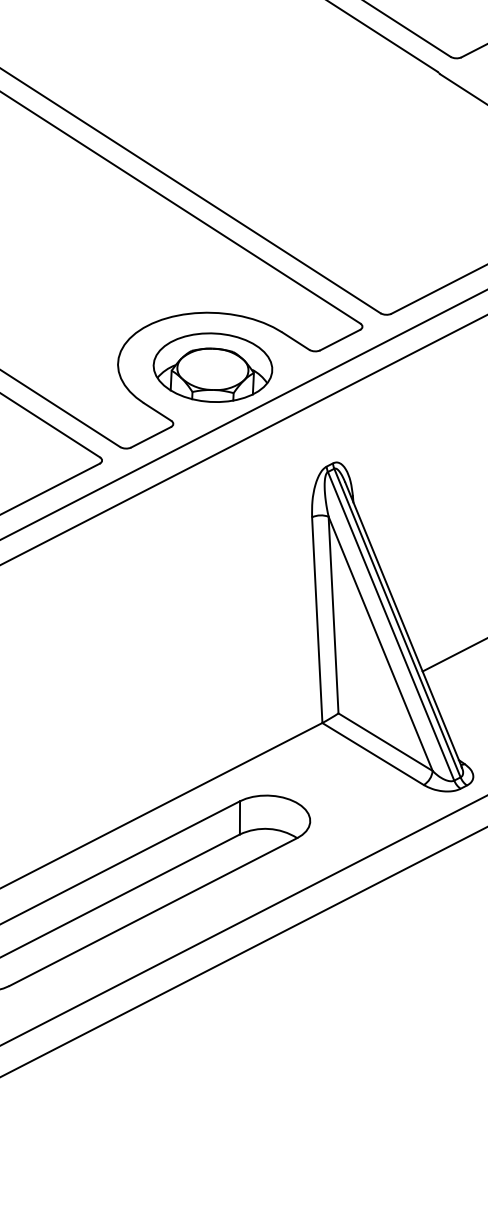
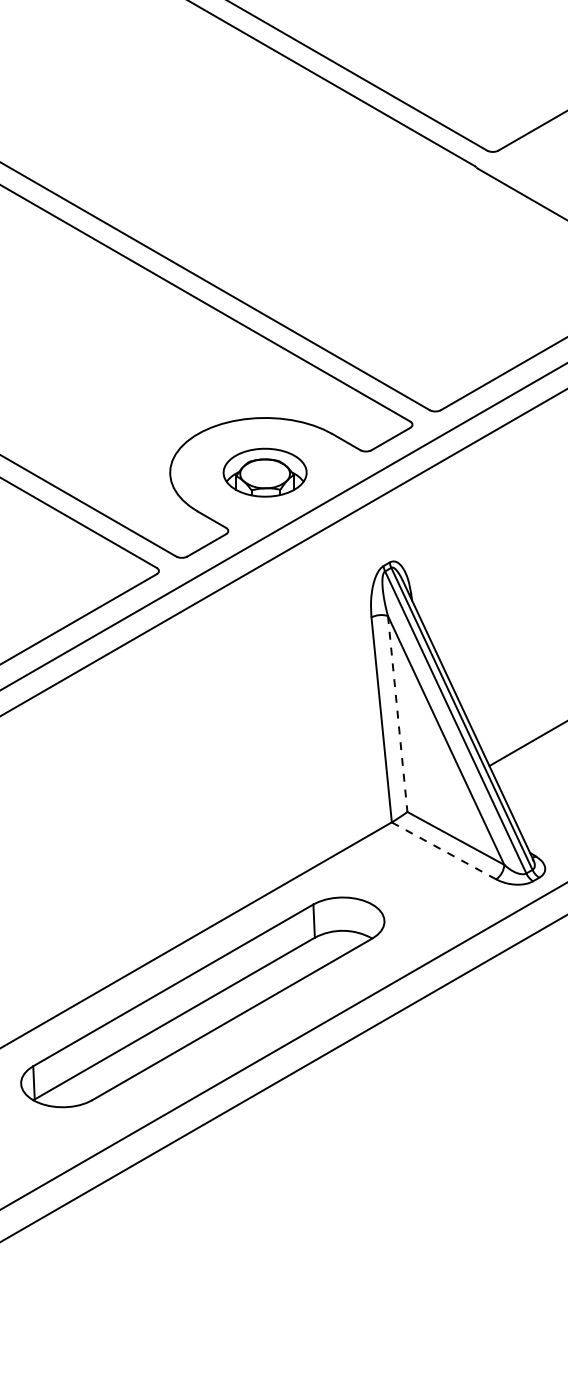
part: (212, 367) -> (264, 472), size x0.7
line: (333, 615) -> (397, 714), solid -> dashed
line: (372, 753) -> (443, 850), solid -> dashed

